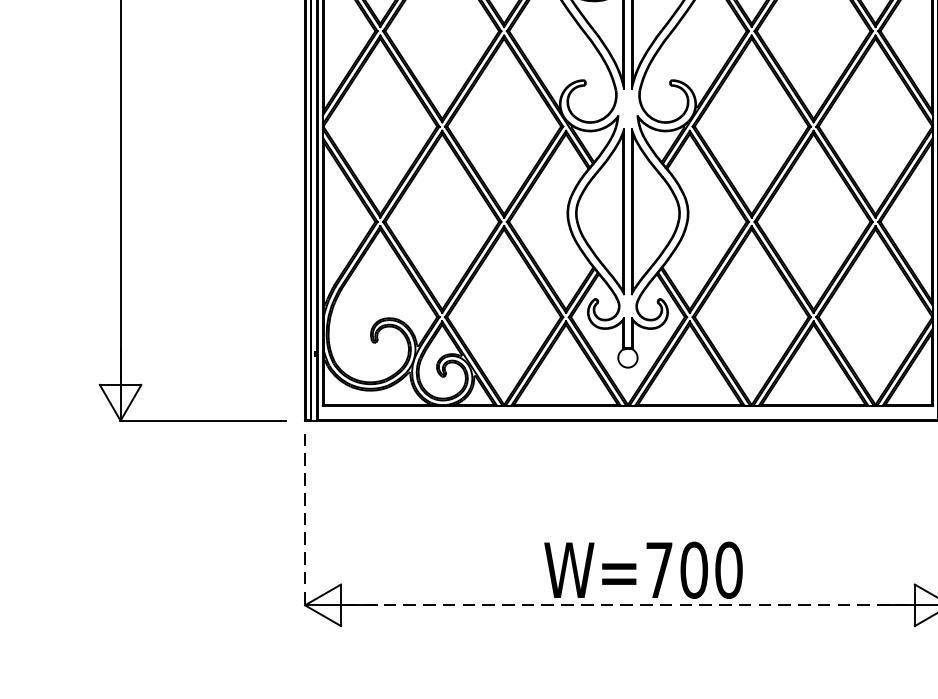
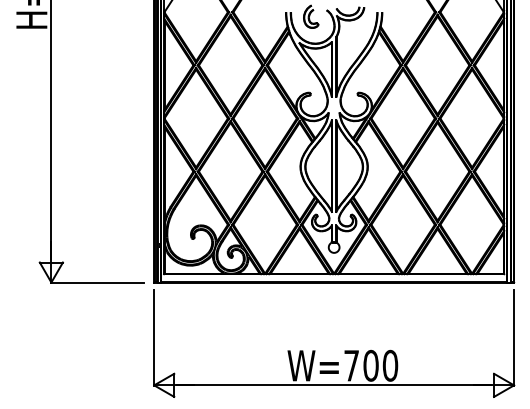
line: (305, 521) -> (154, 338), dashed -> solid
line: (628, 605) -> (334, 385), dashed -> solid

